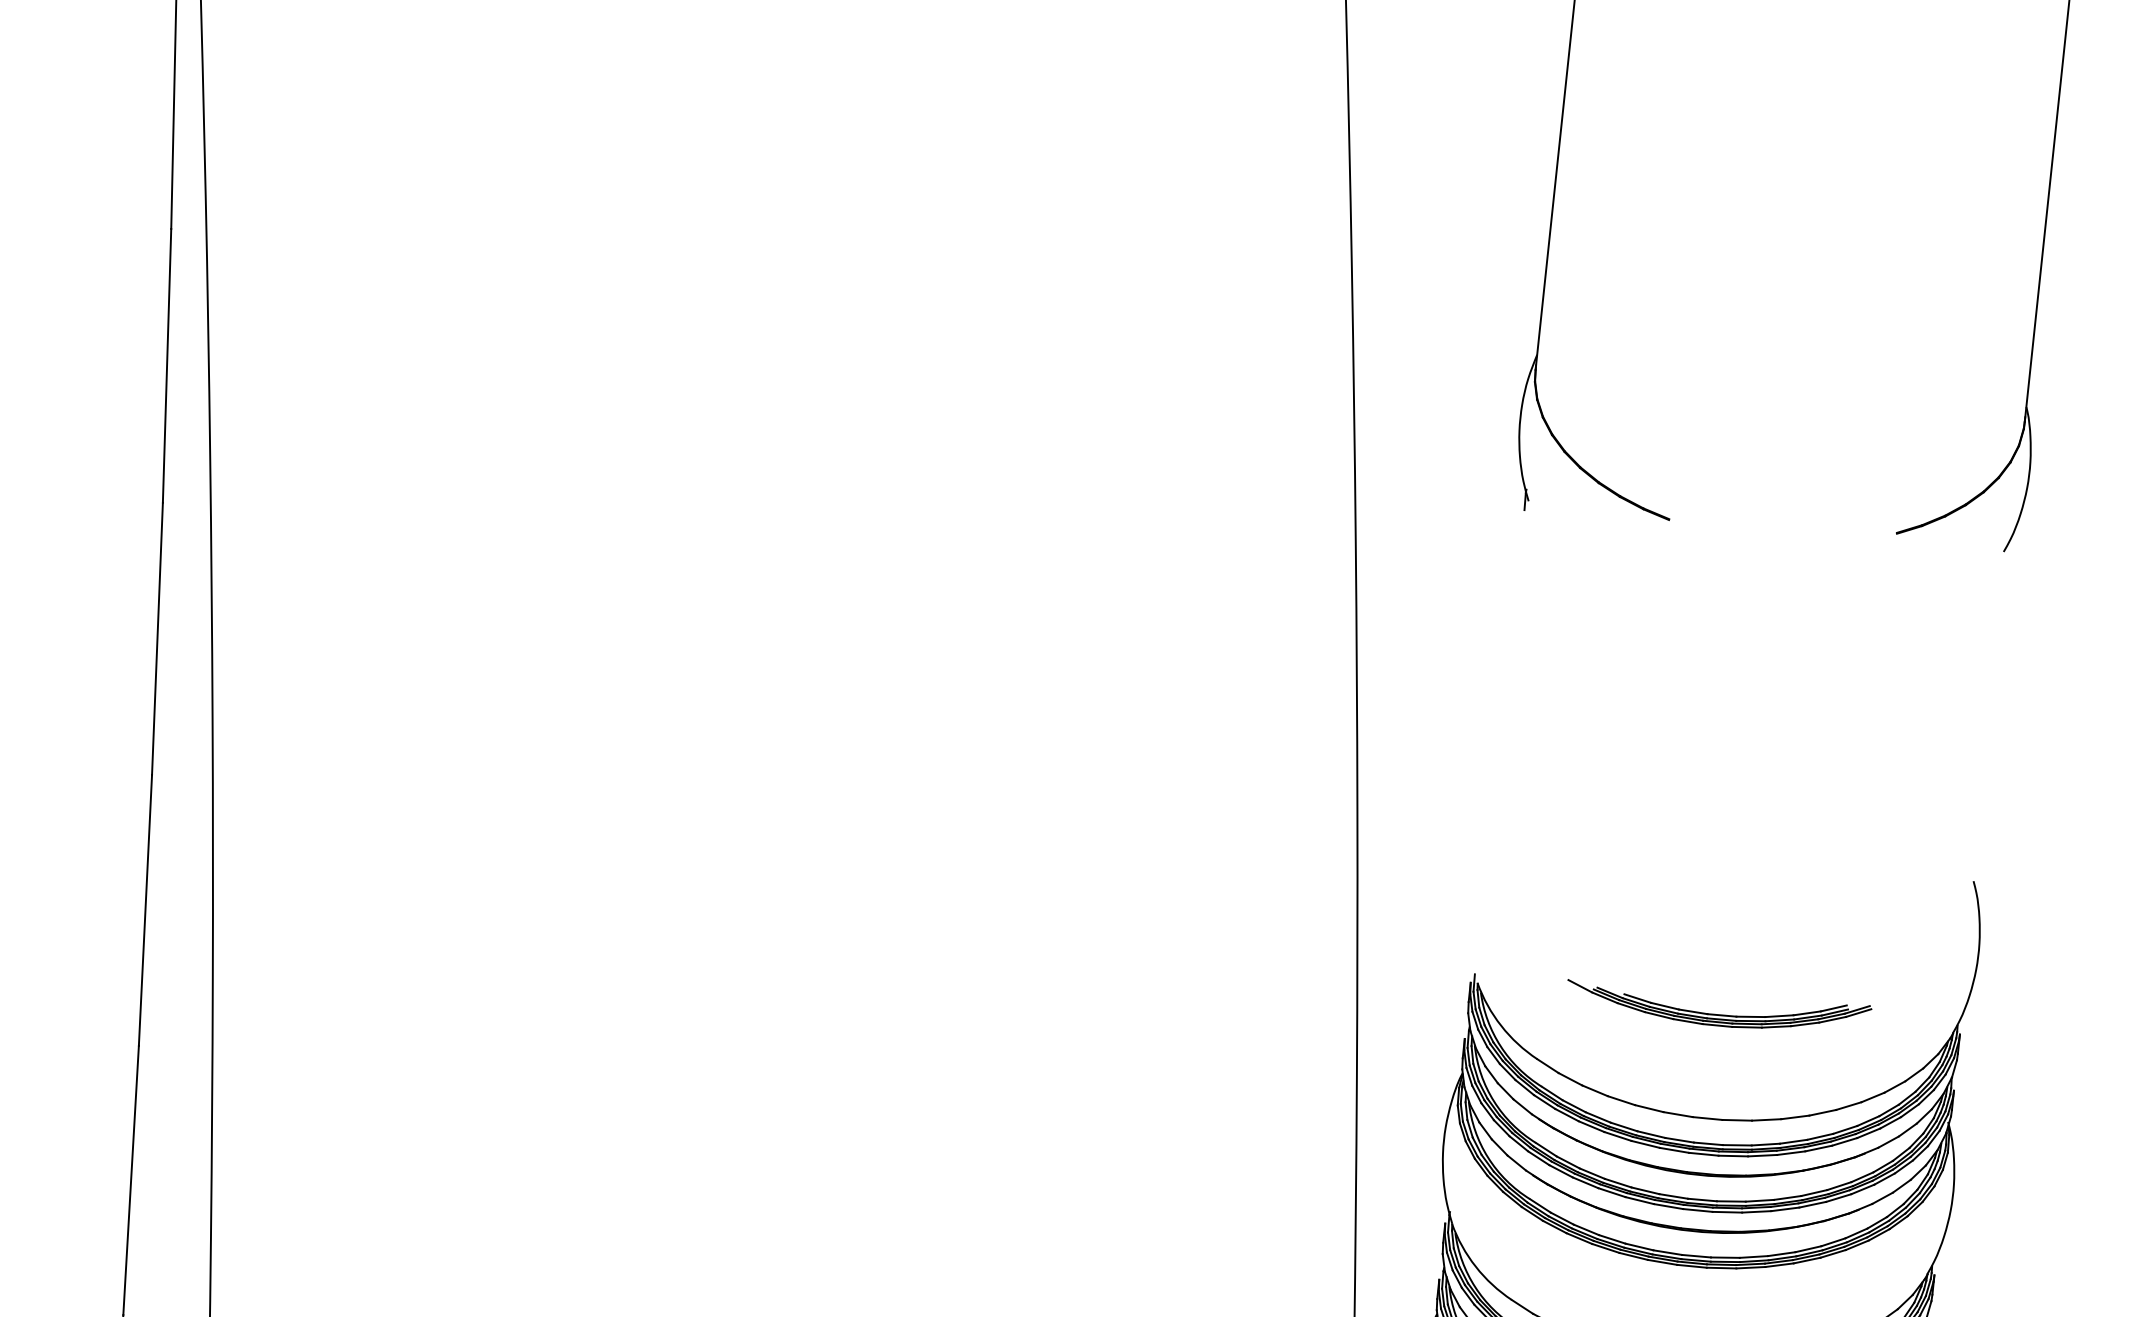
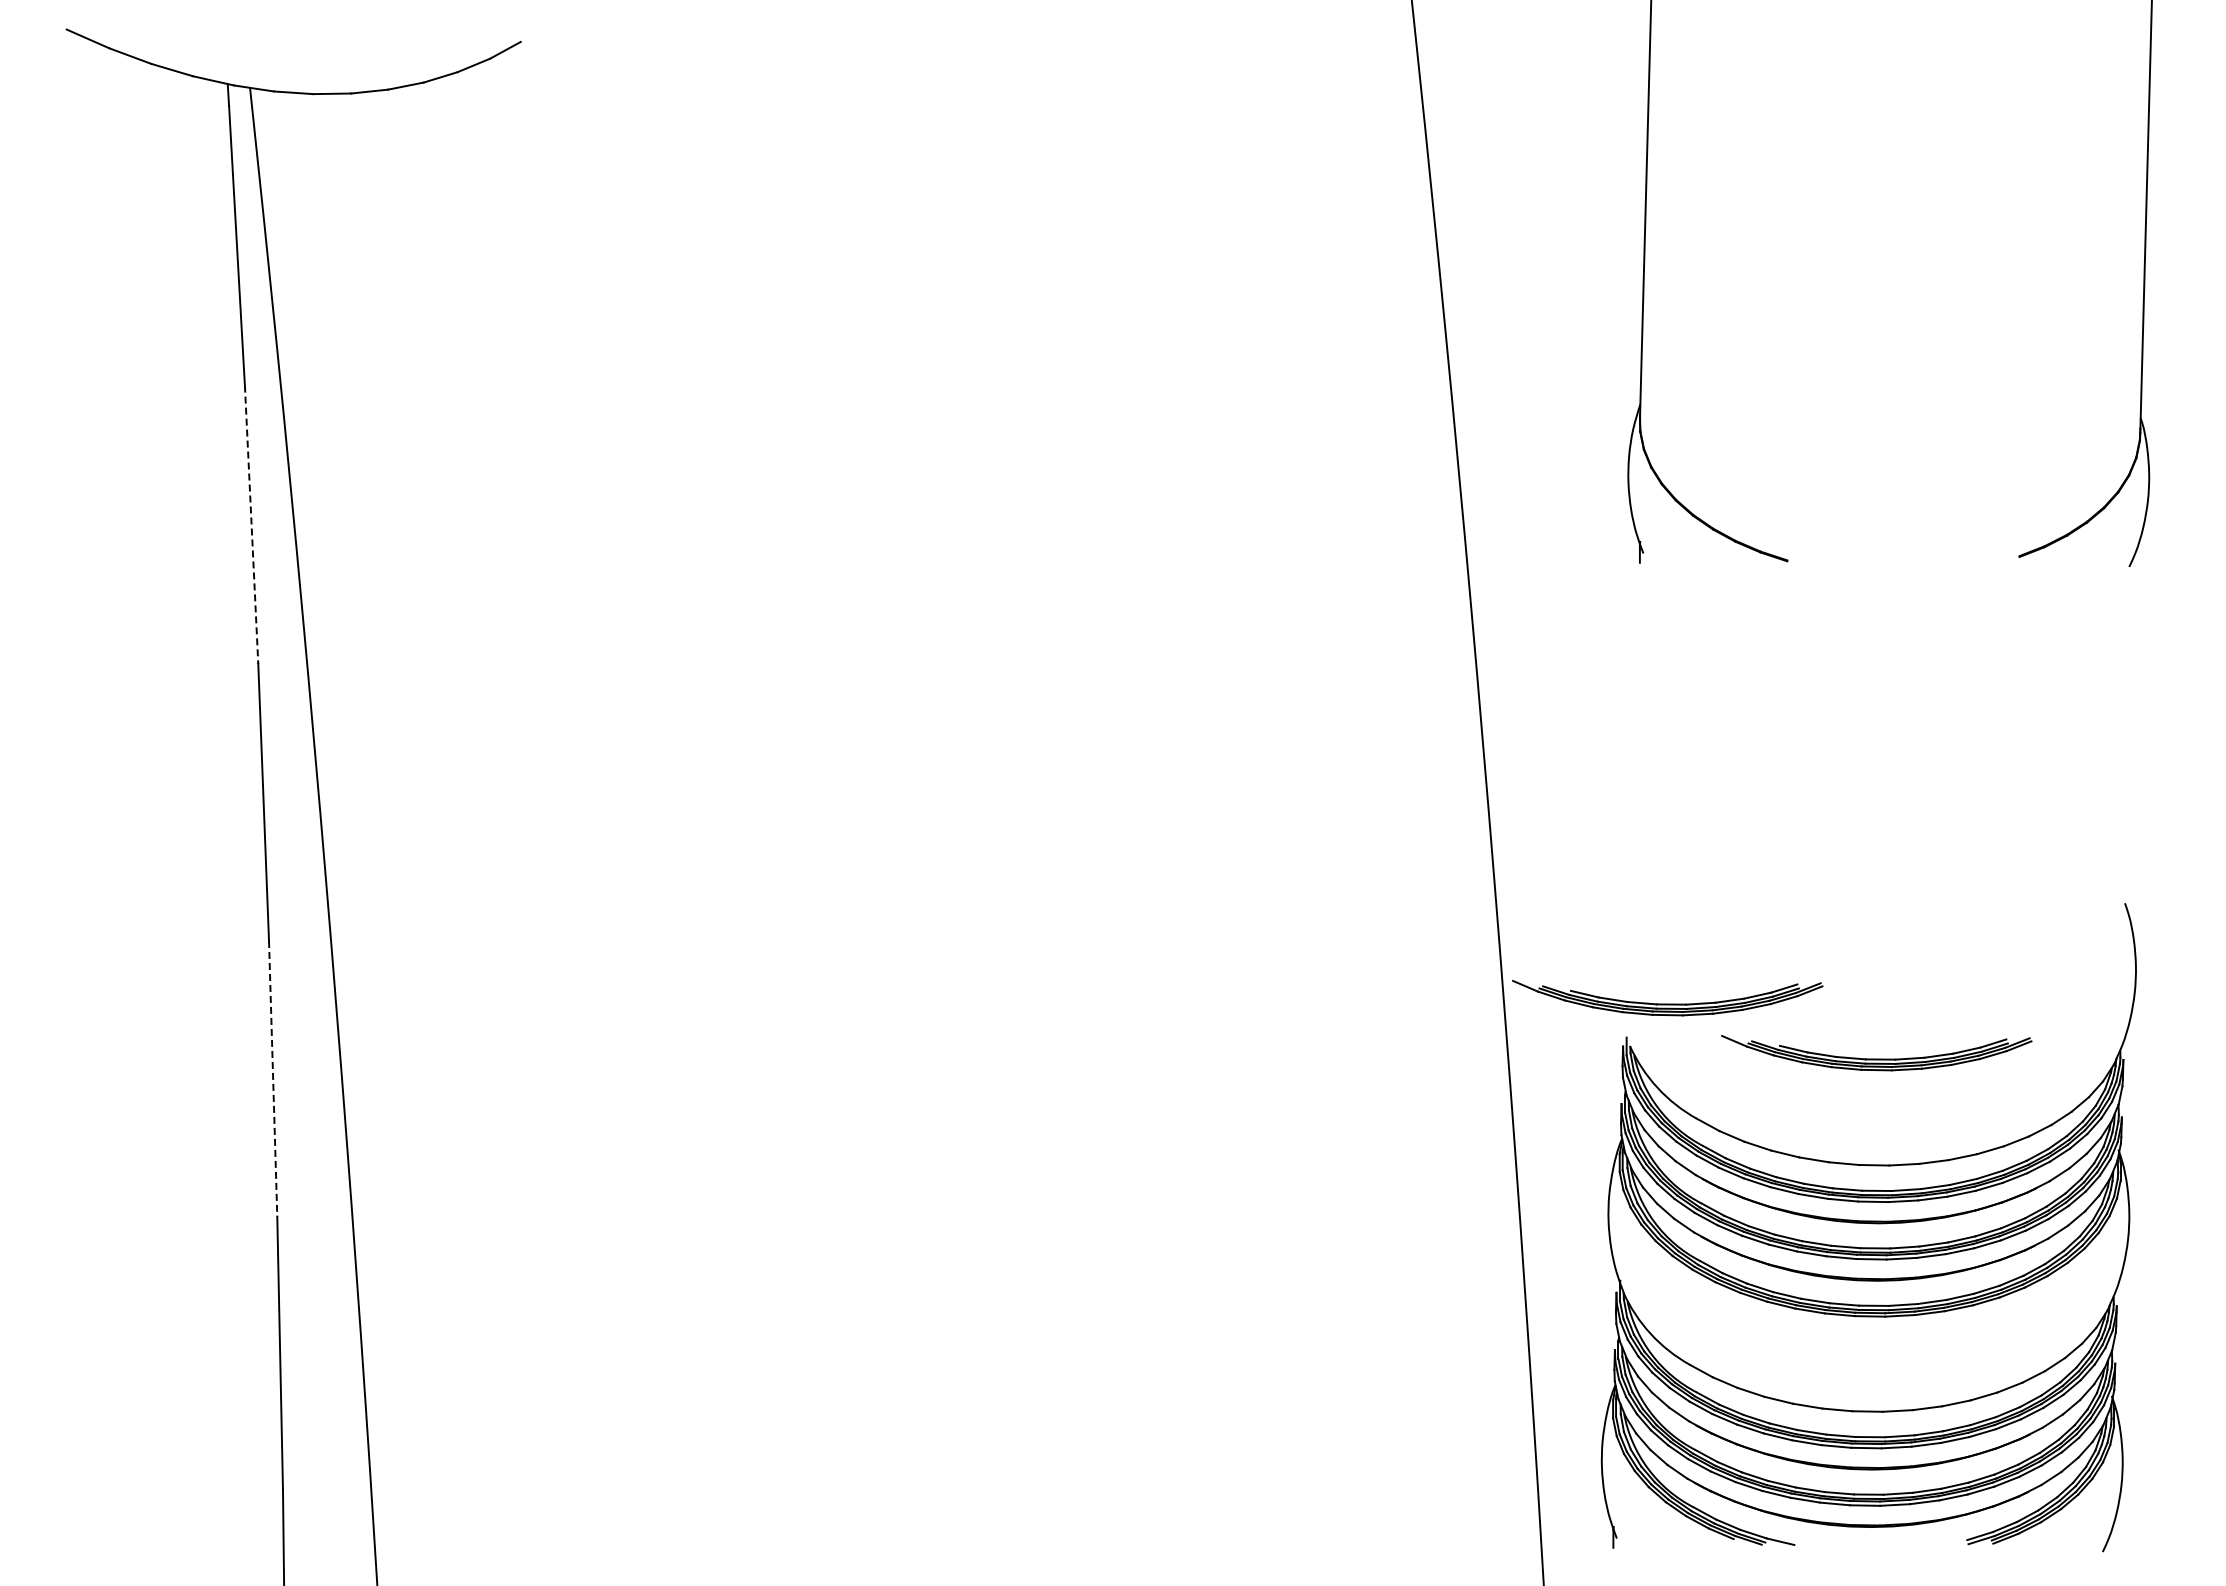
line: (166, 366) -> (251, 525), solid -> dashed
line: (145, 910) -> (273, 1078), solid -> dashed
part: (1518, 938) -> (1667, 997), added

